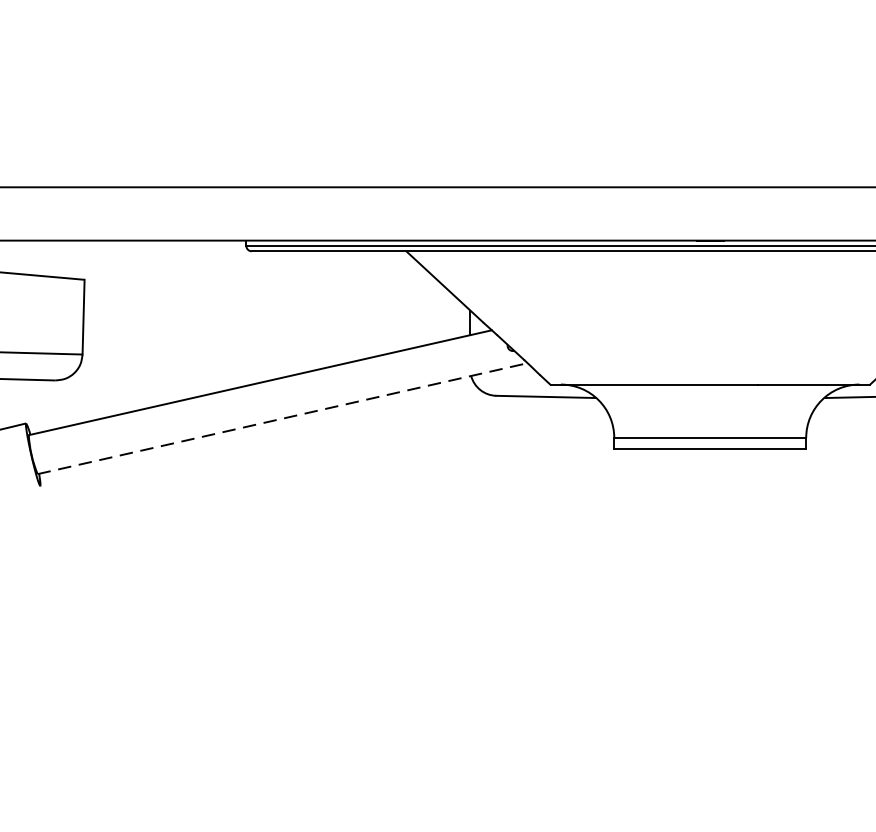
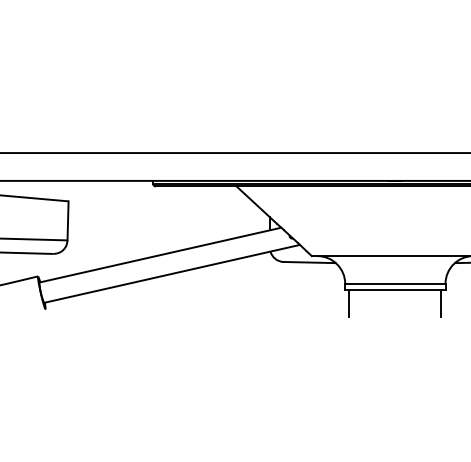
line: (283, 417) -> (172, 273), dashed -> solid
line: (622, 475) -> (349, 303), added
line: (798, 475) -> (441, 303), added

